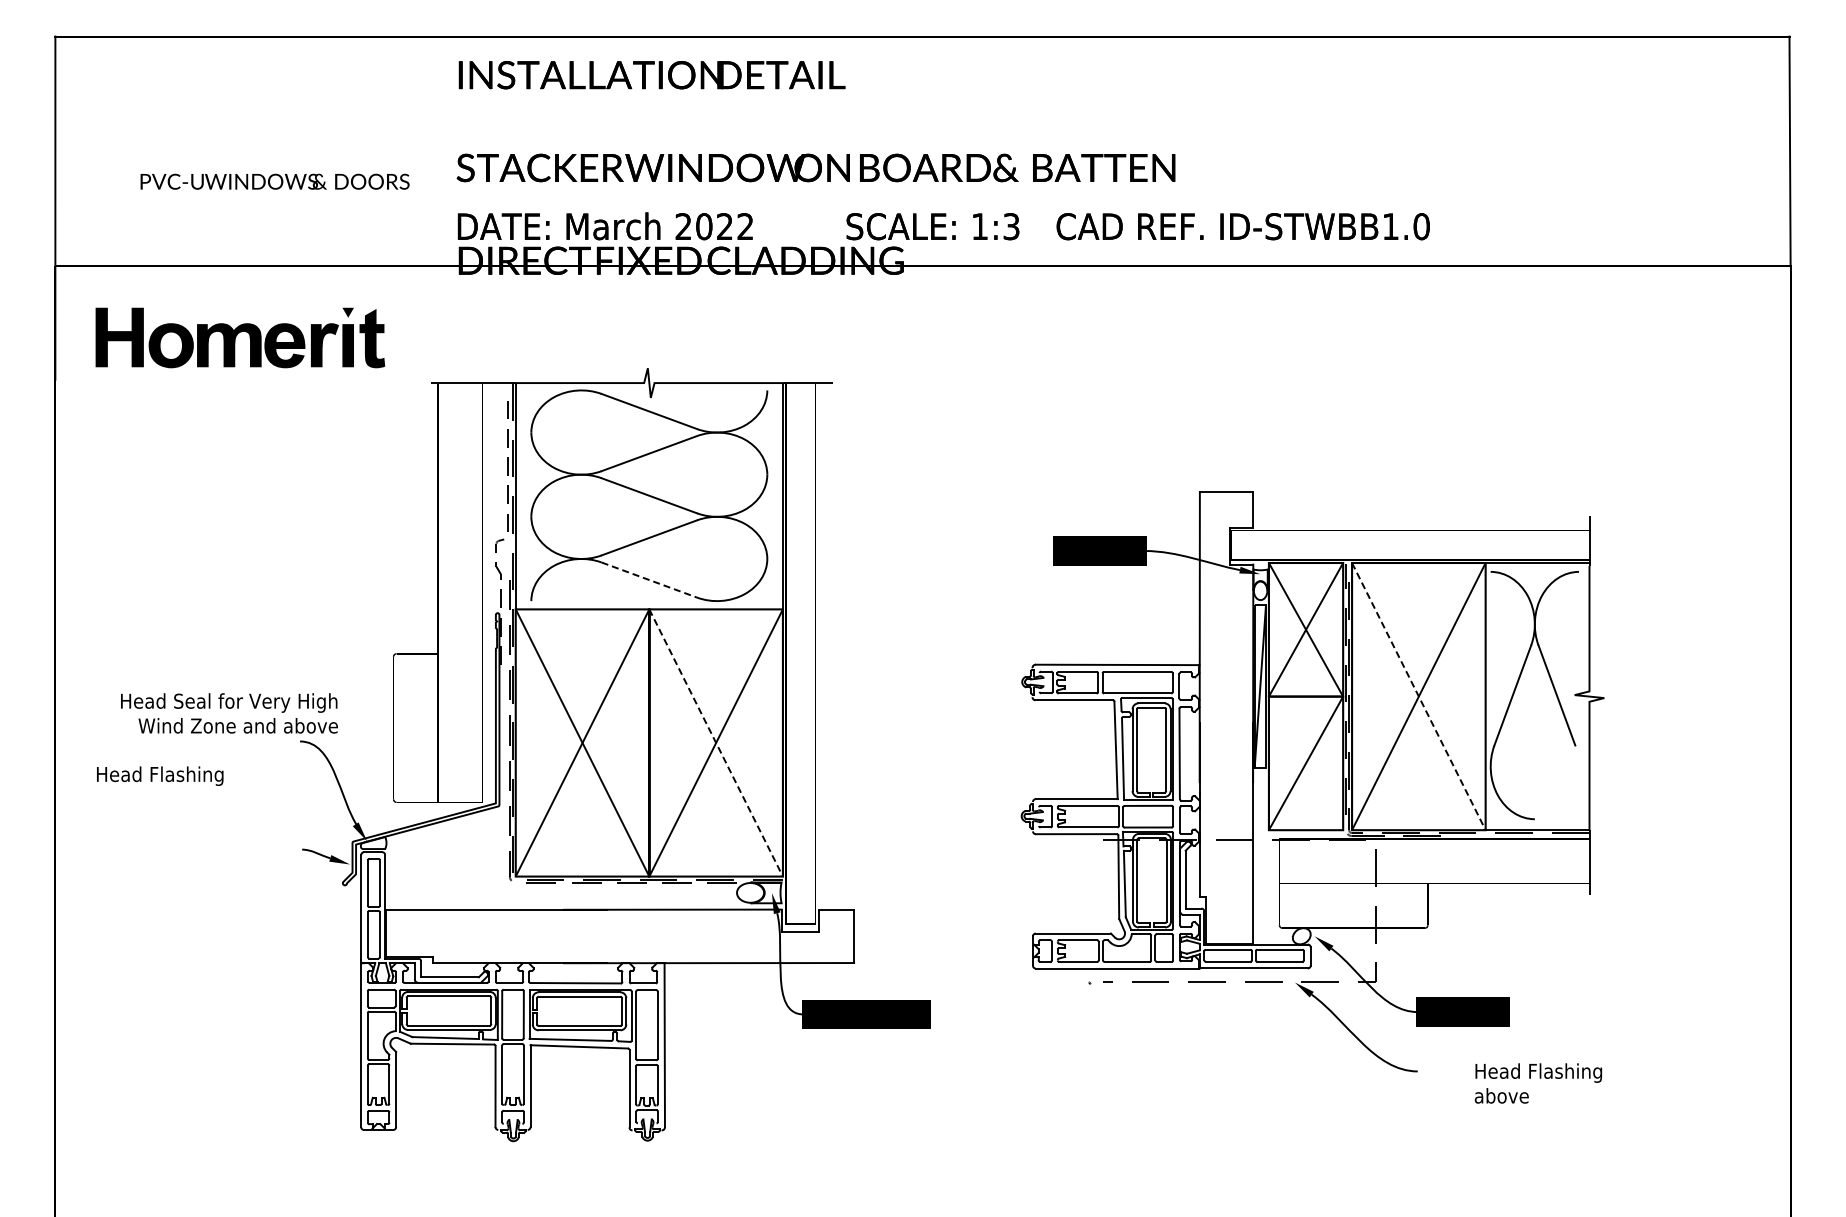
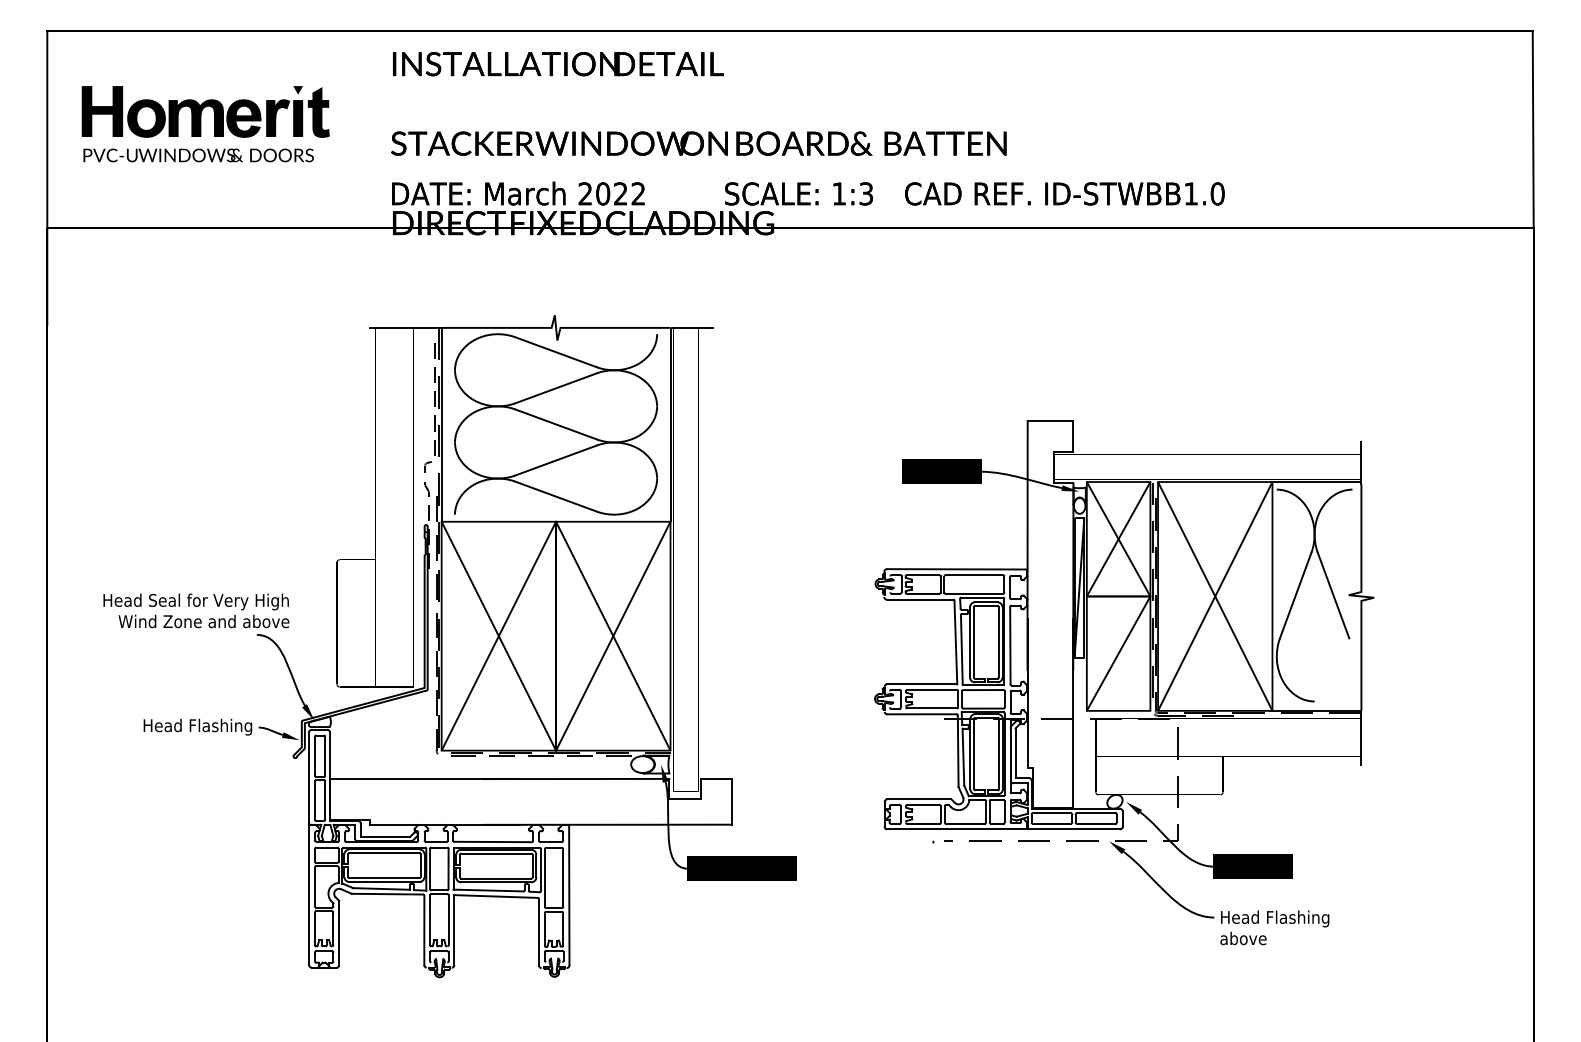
text: (274, 181) -> (198, 155), moved
part: (240, 337) -> (205, 111), moved
line: (649, 580) -> (556, 497), dashed -> solid
line: (1419, 697) -> (1215, 597), dashed -> solid
line: (716, 743) -> (613, 636), dashed -> solid
text: (160, 775) -> (198, 726), moved
text: (1537, 1083) -> (1274, 927), moved

